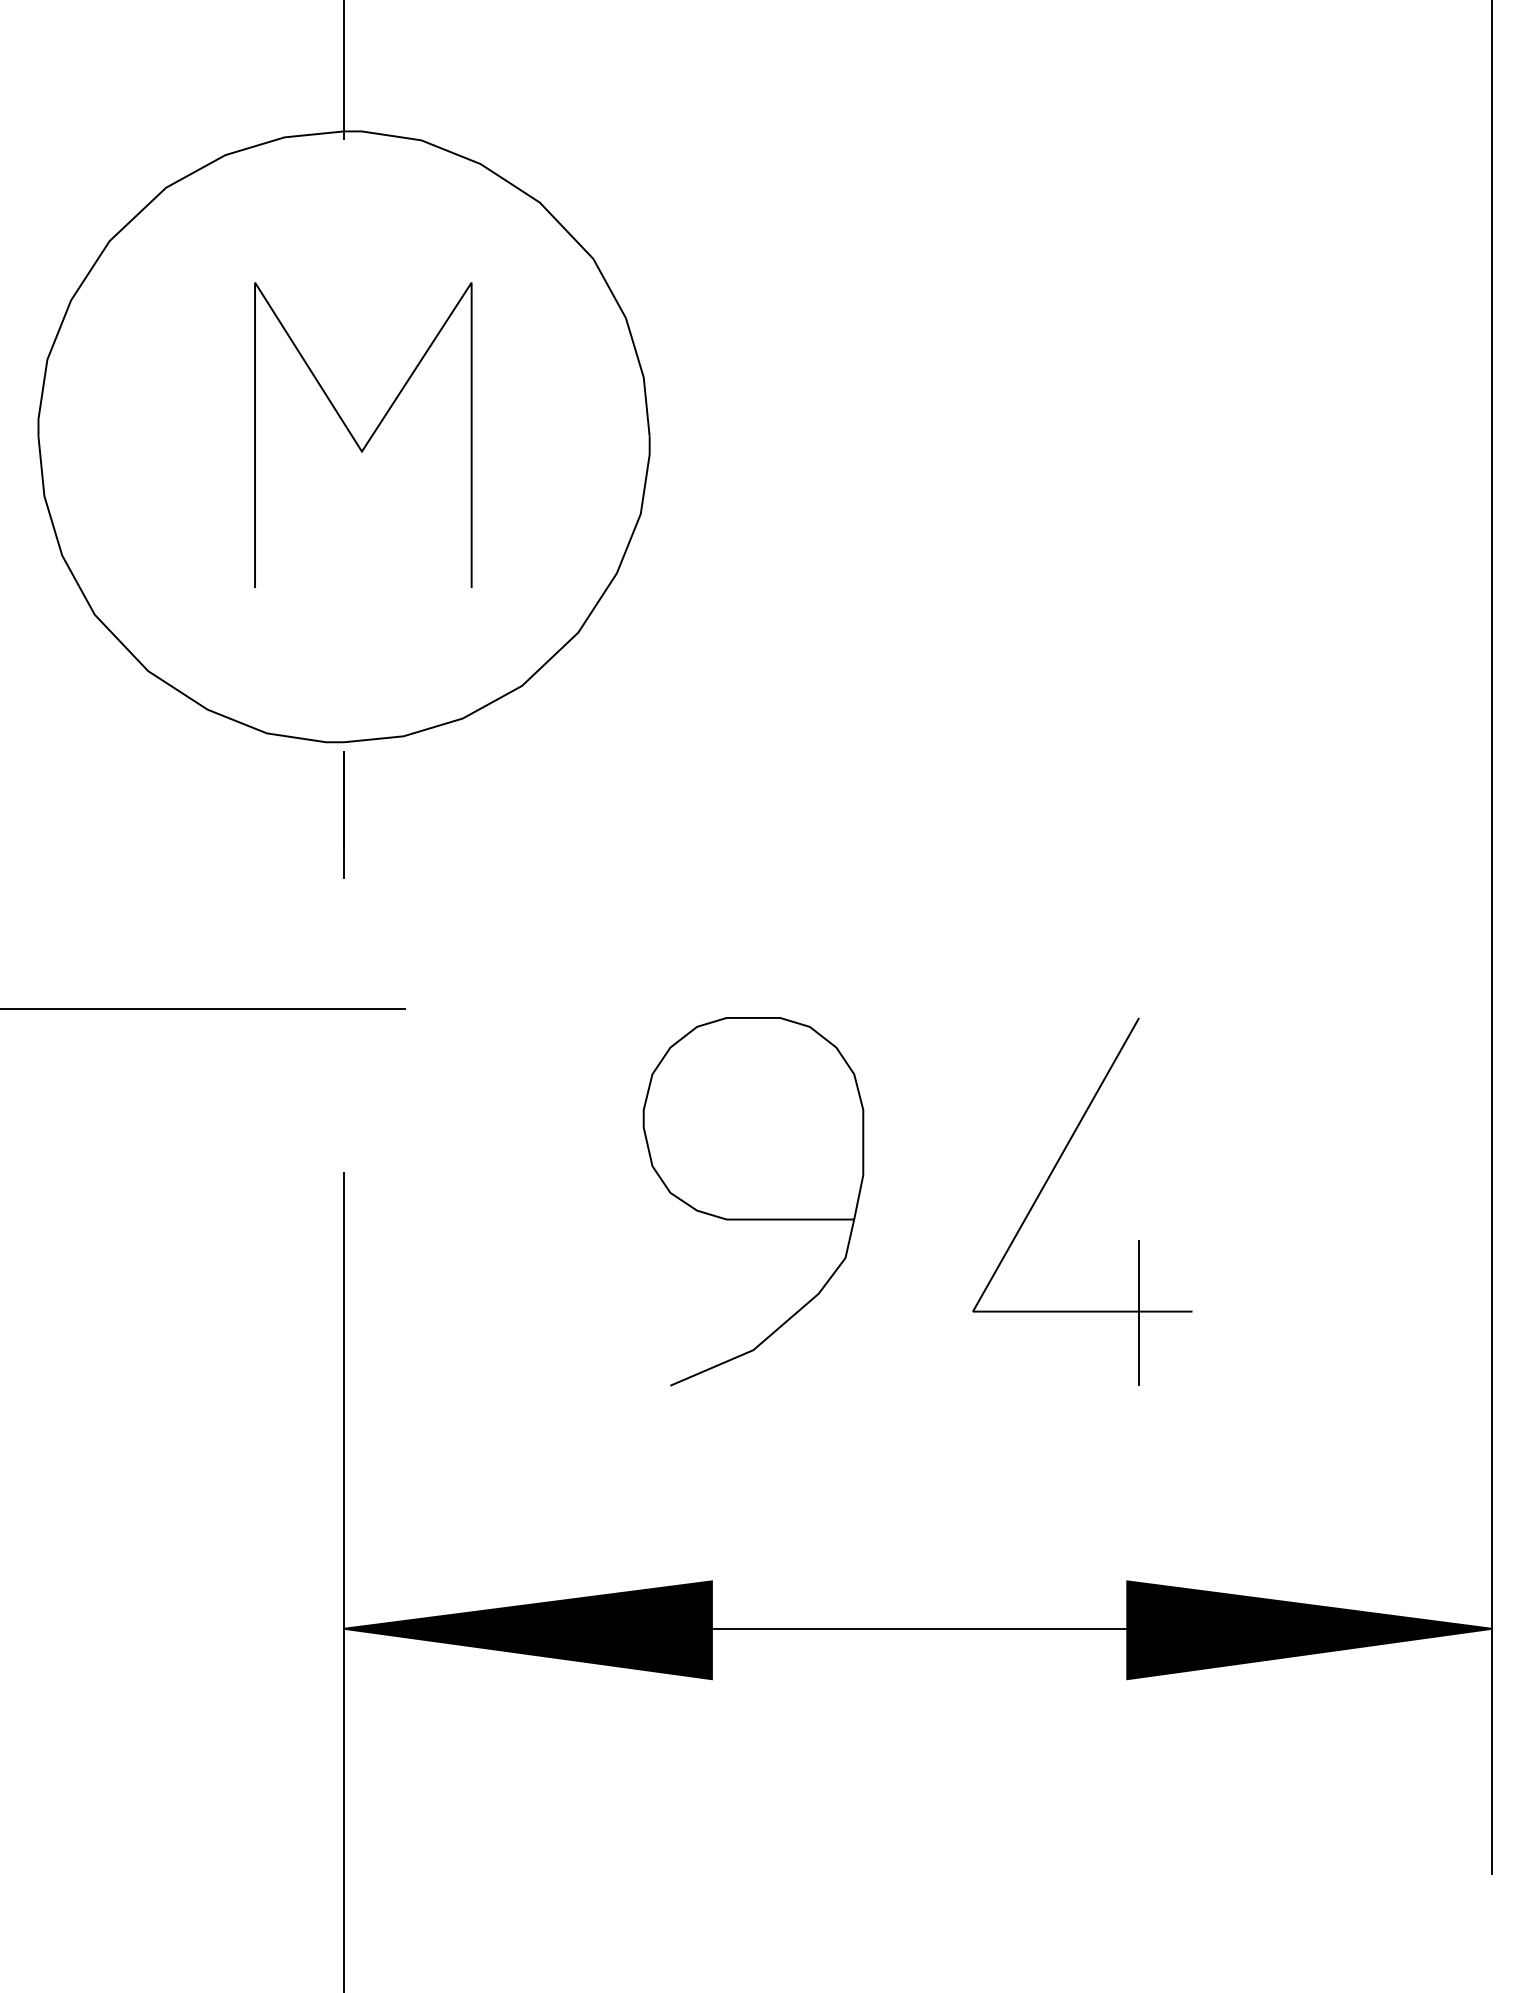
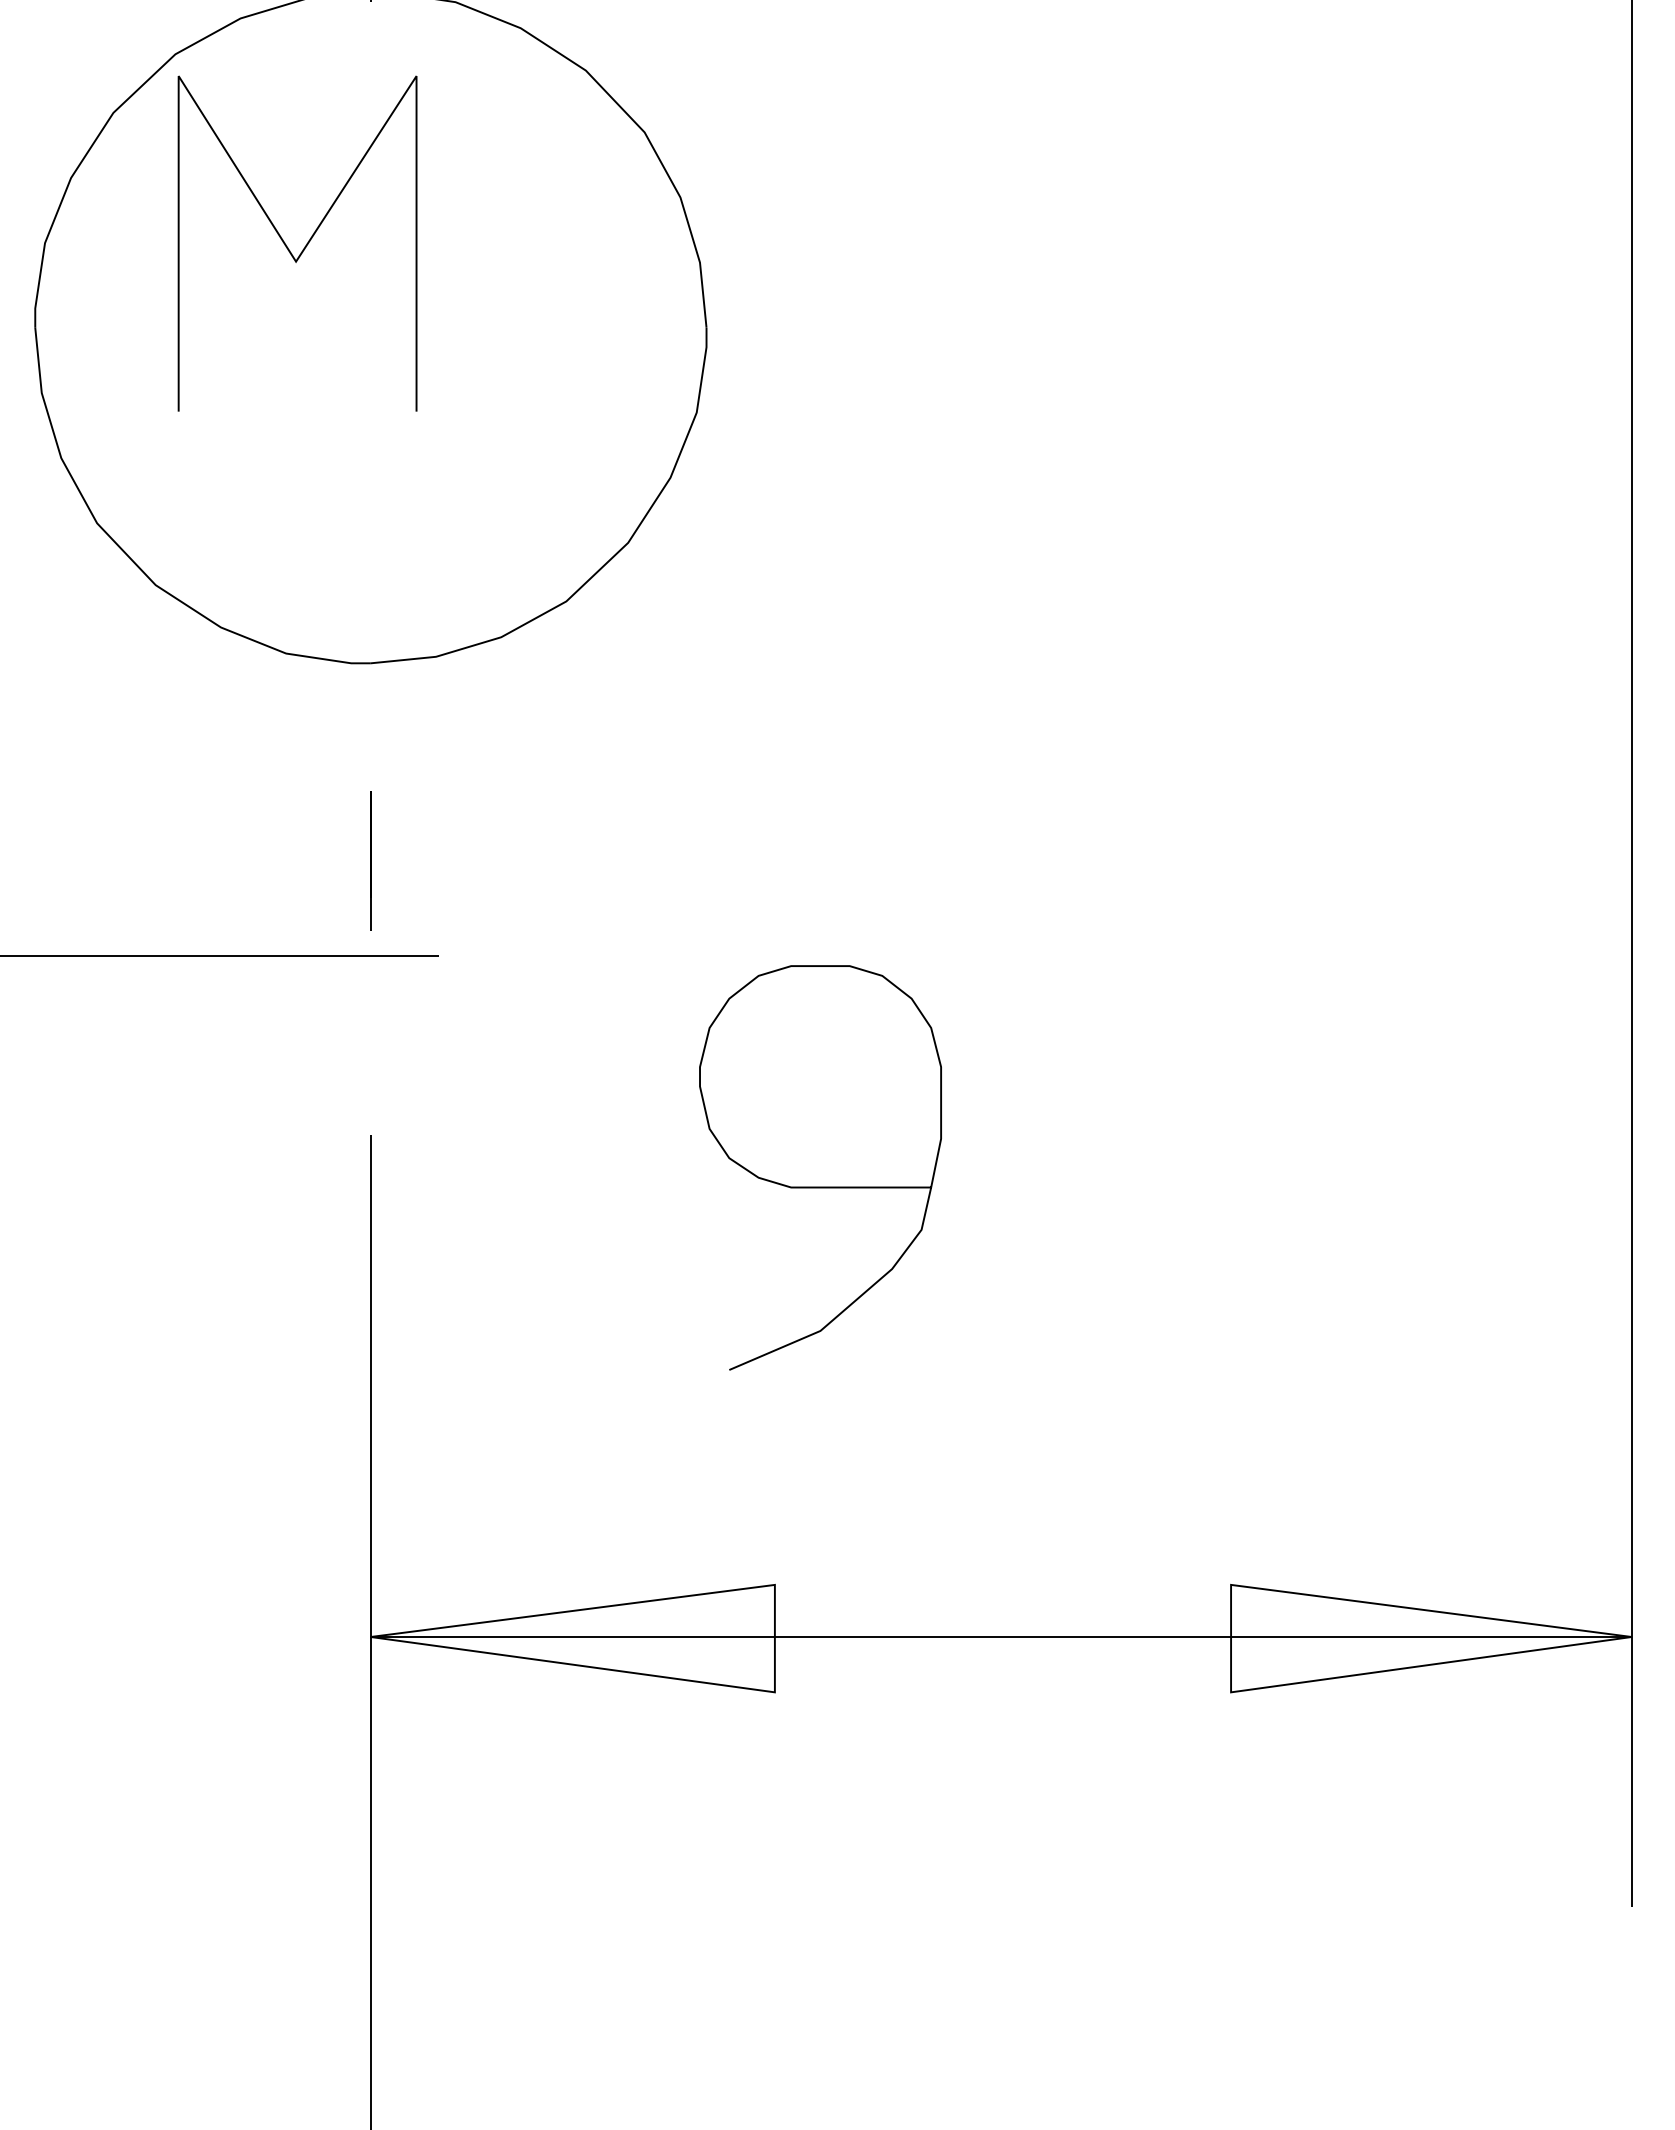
line: (368, 439) -> (303, 248), moved
line: (343, 814) -> (370, 860), moved
part: (1047, 1182) -> (1143, 1146), removed
fill: (527, 1630) -> (572, 1638), removed
fill: (1309, 1630) -> (1431, 1638), removed

